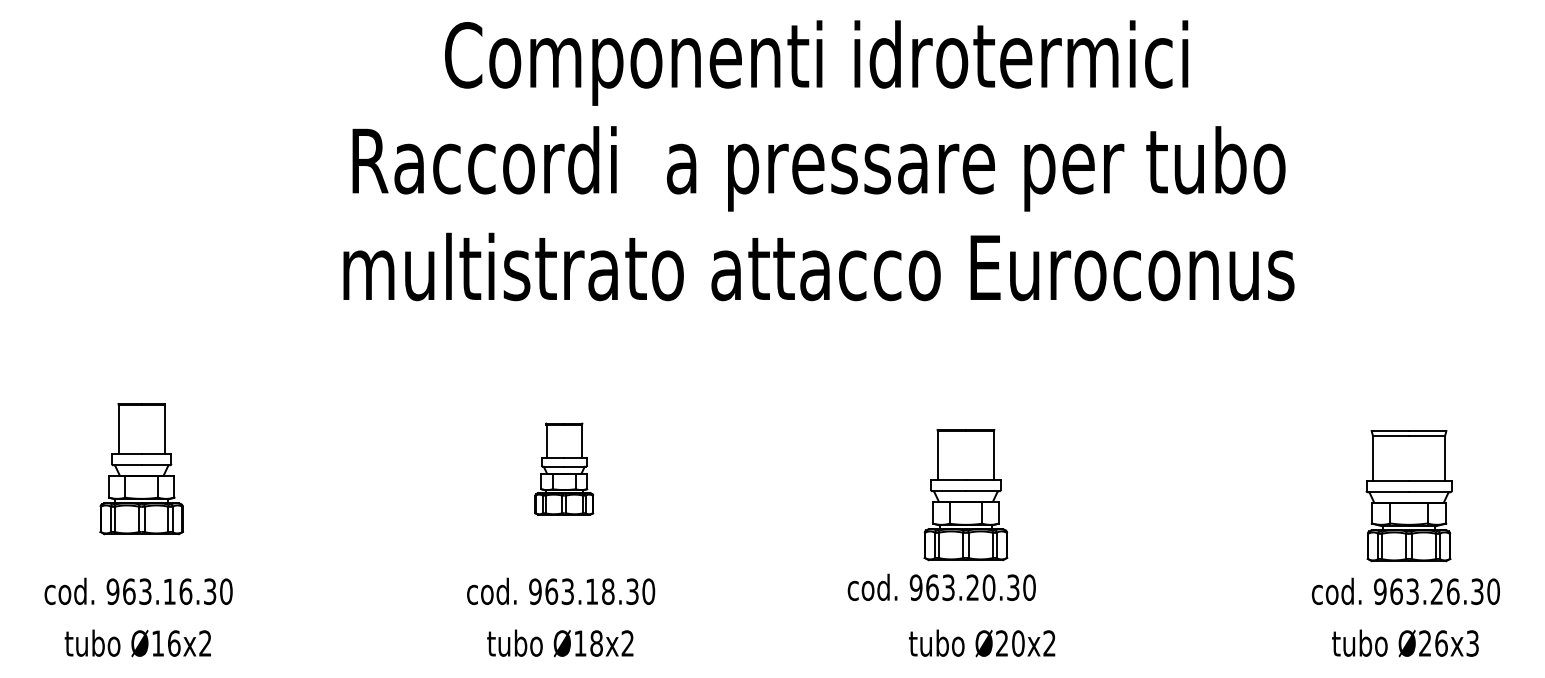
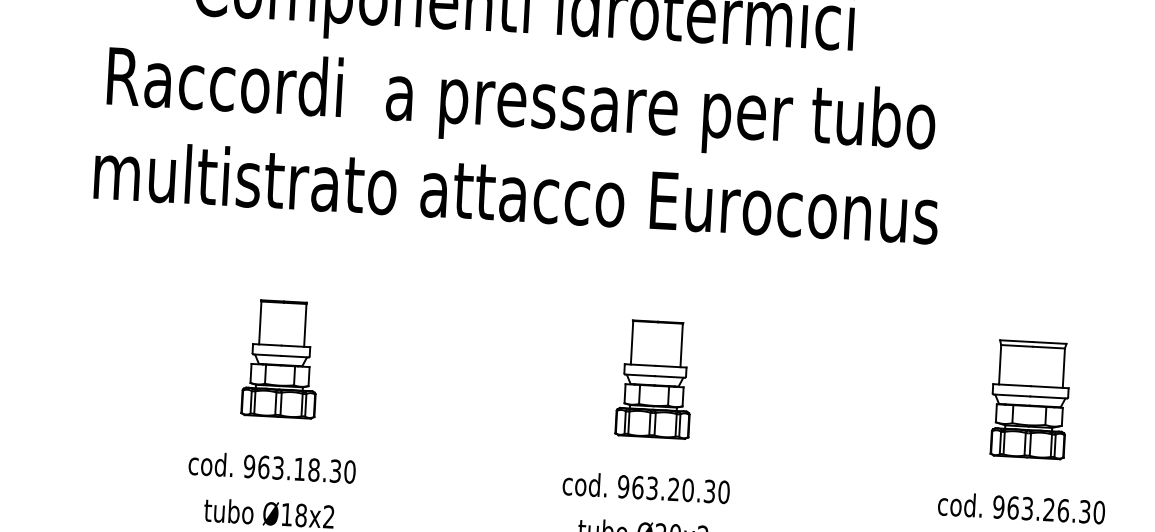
part: (564, 469) -> (281, 359), size x1.43
part: (965, 495) -> (654, 379), moved
part: (1408, 496) -> (1029, 400), moved
text: (941, 586) -> (646, 486), moved

